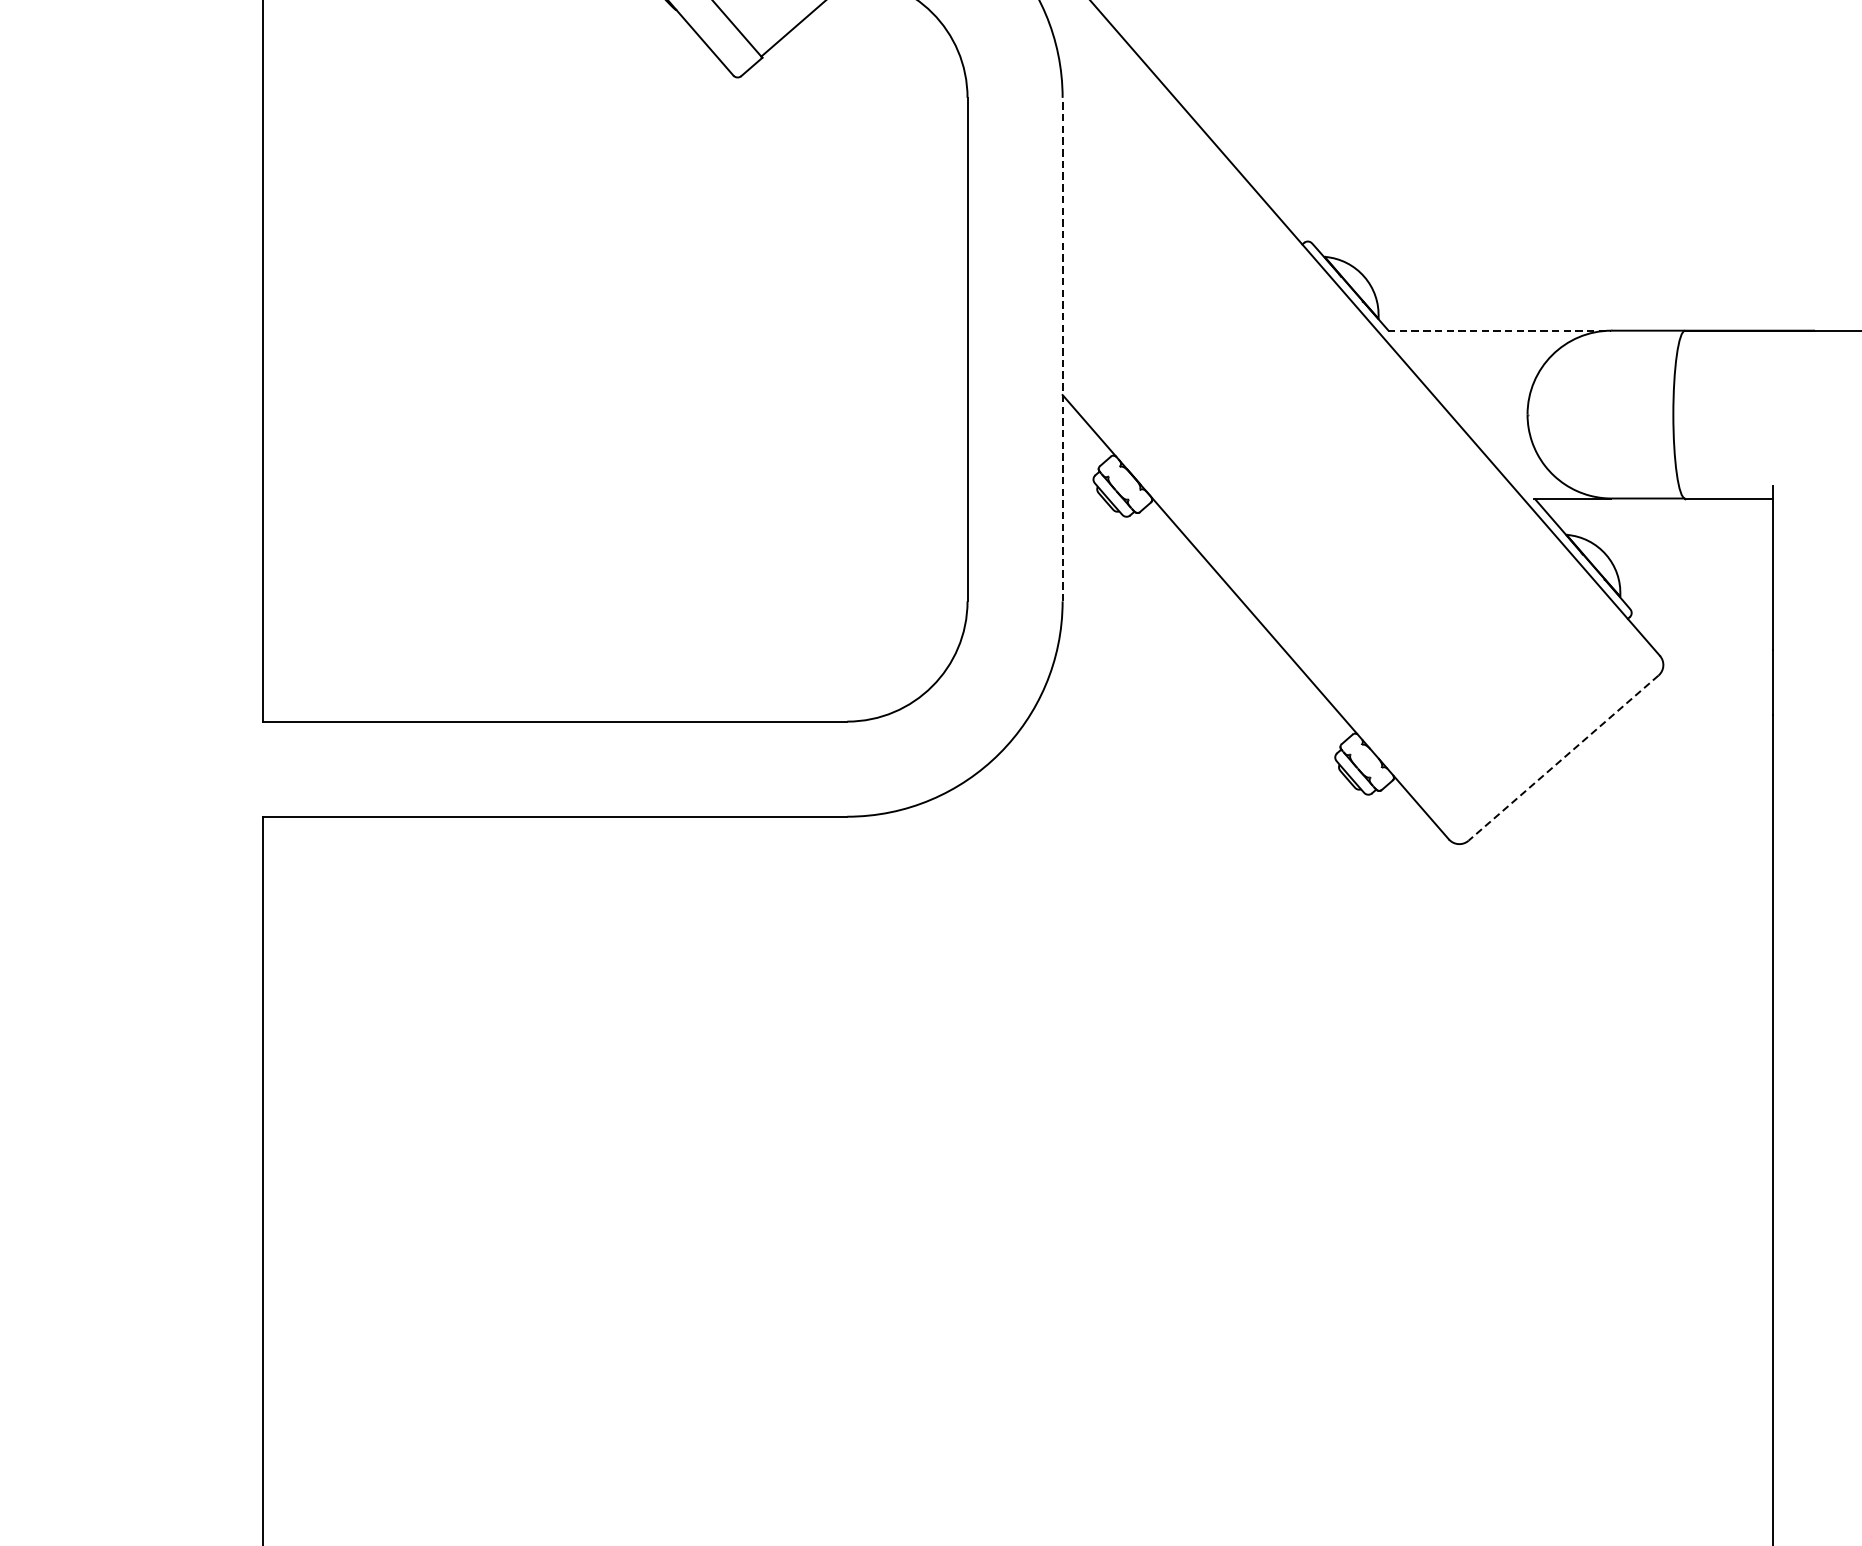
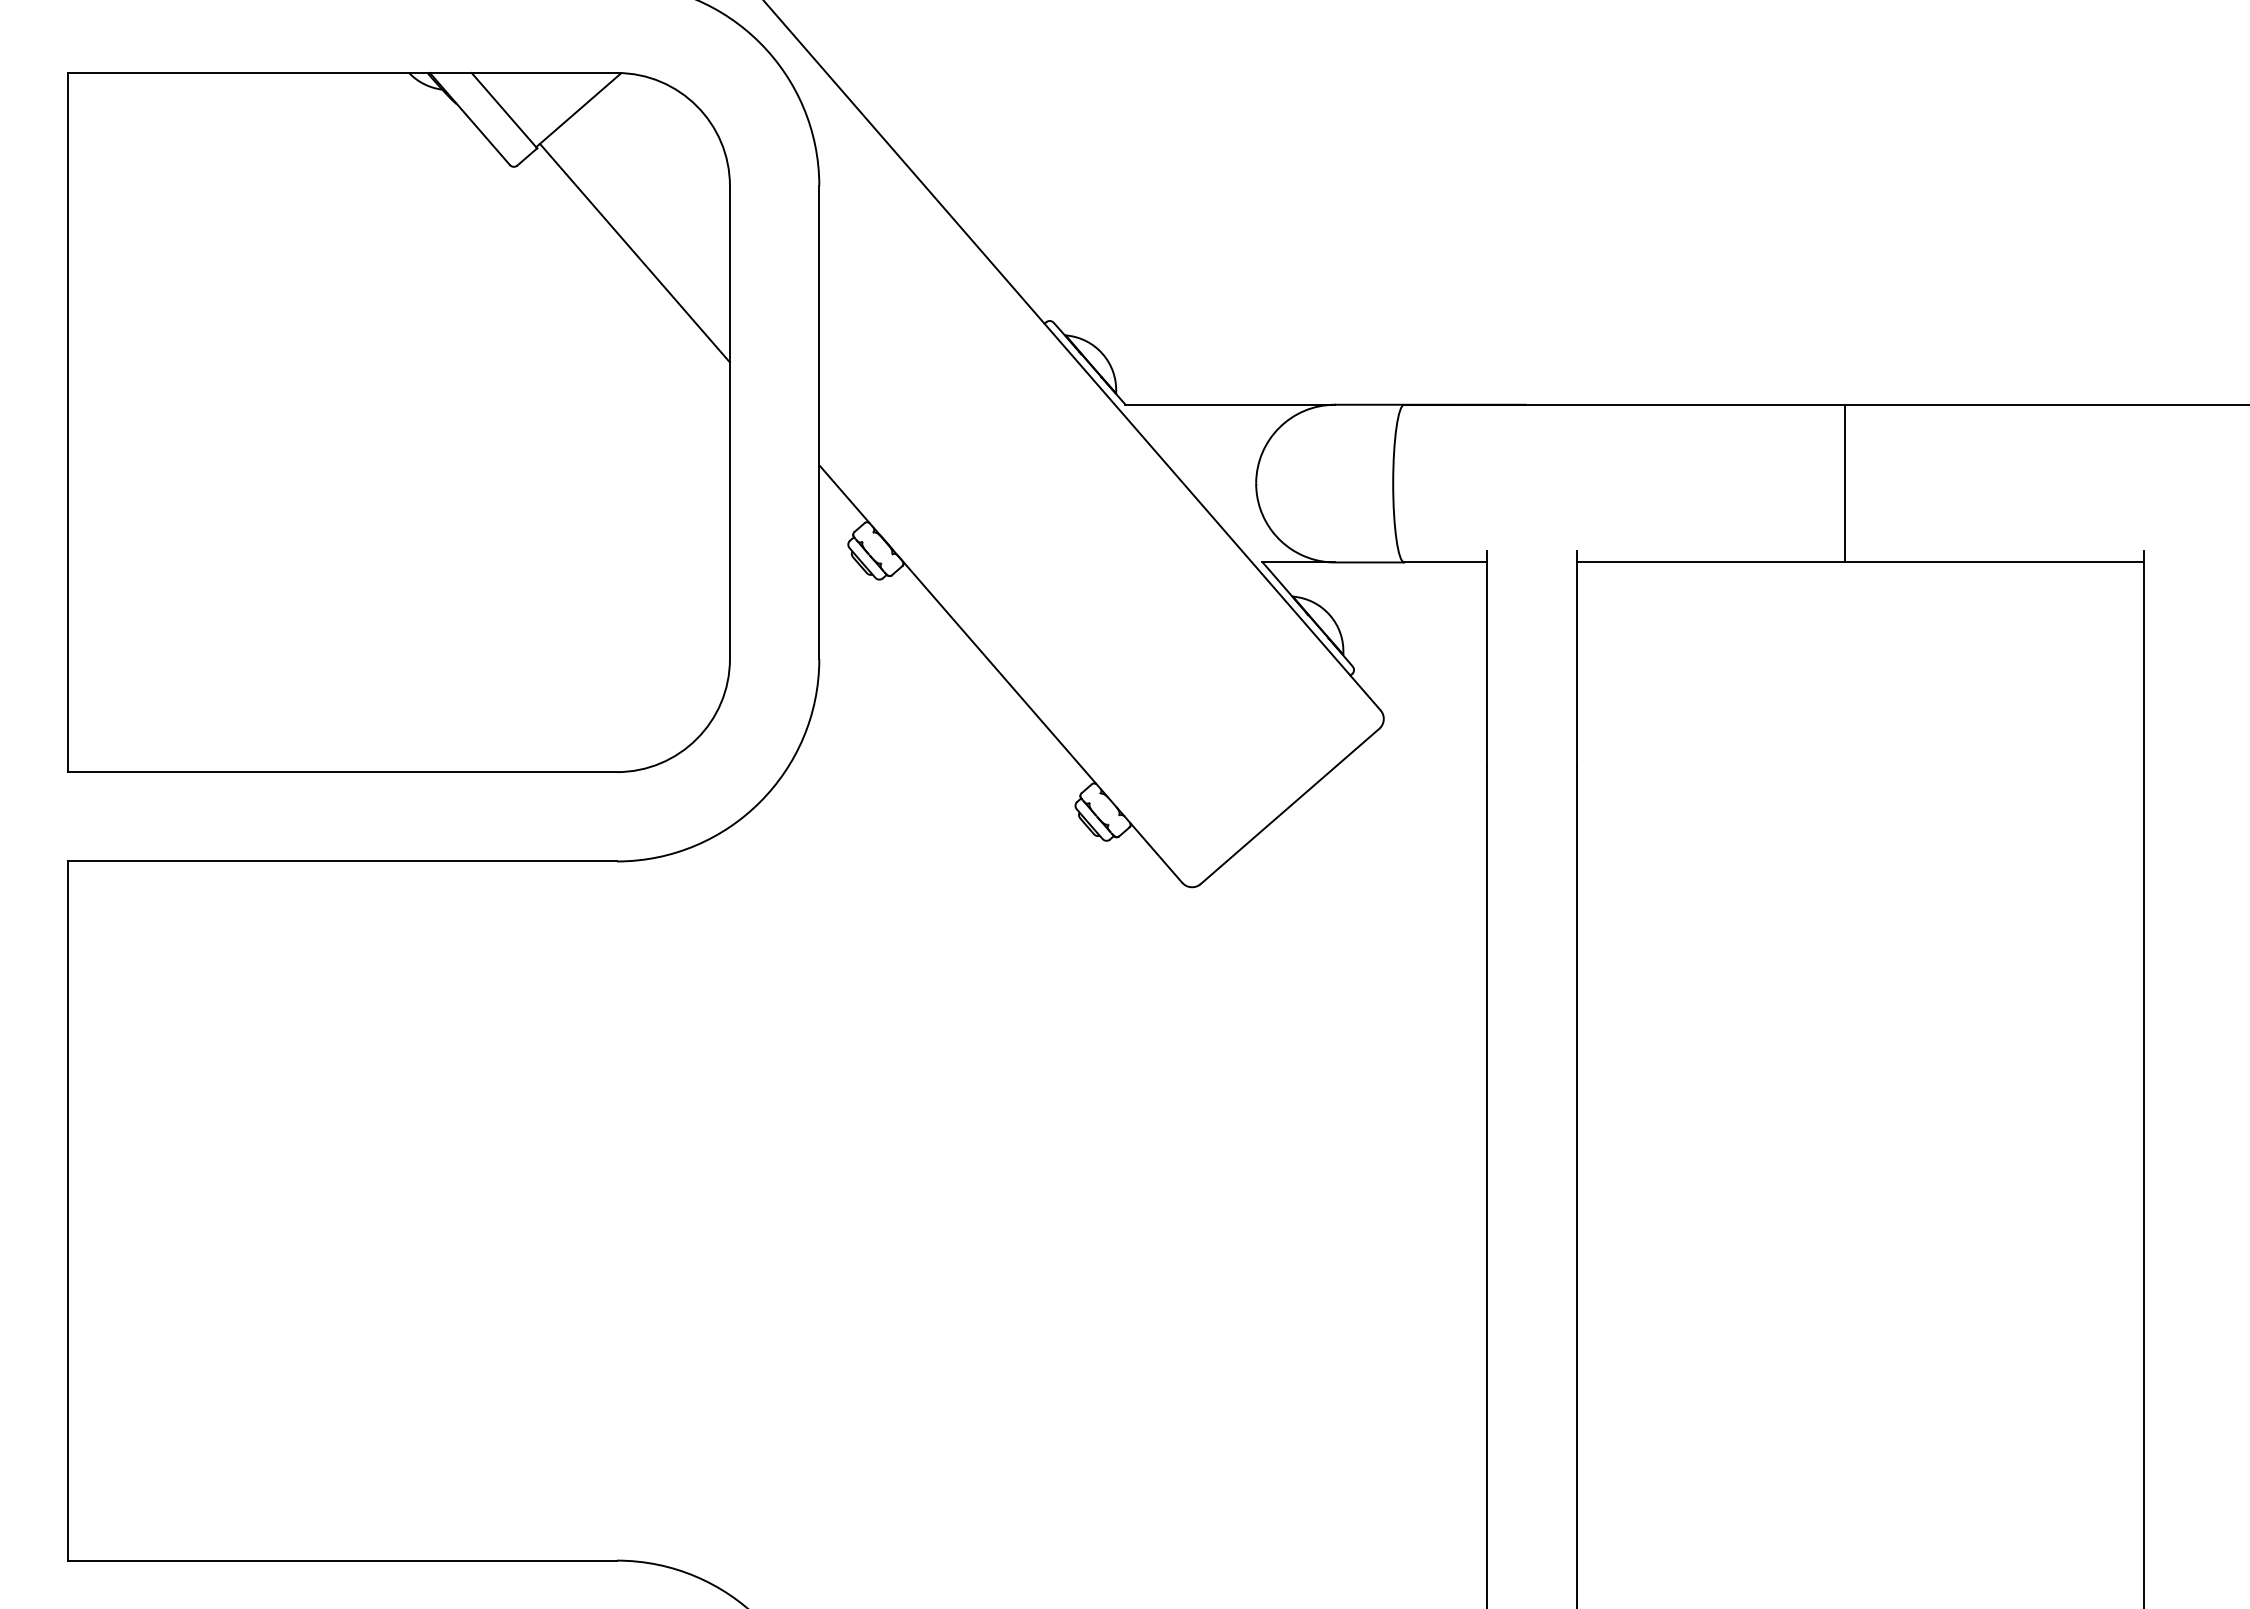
line: (865, 168) -> (634, 252), added
line: (1500, 330) -> (1230, 404), dashed -> solid
line: (1062, 349) -> (819, 422), dashed -> solid
line: (1563, 758) -> (1289, 806), dashed -> solid

